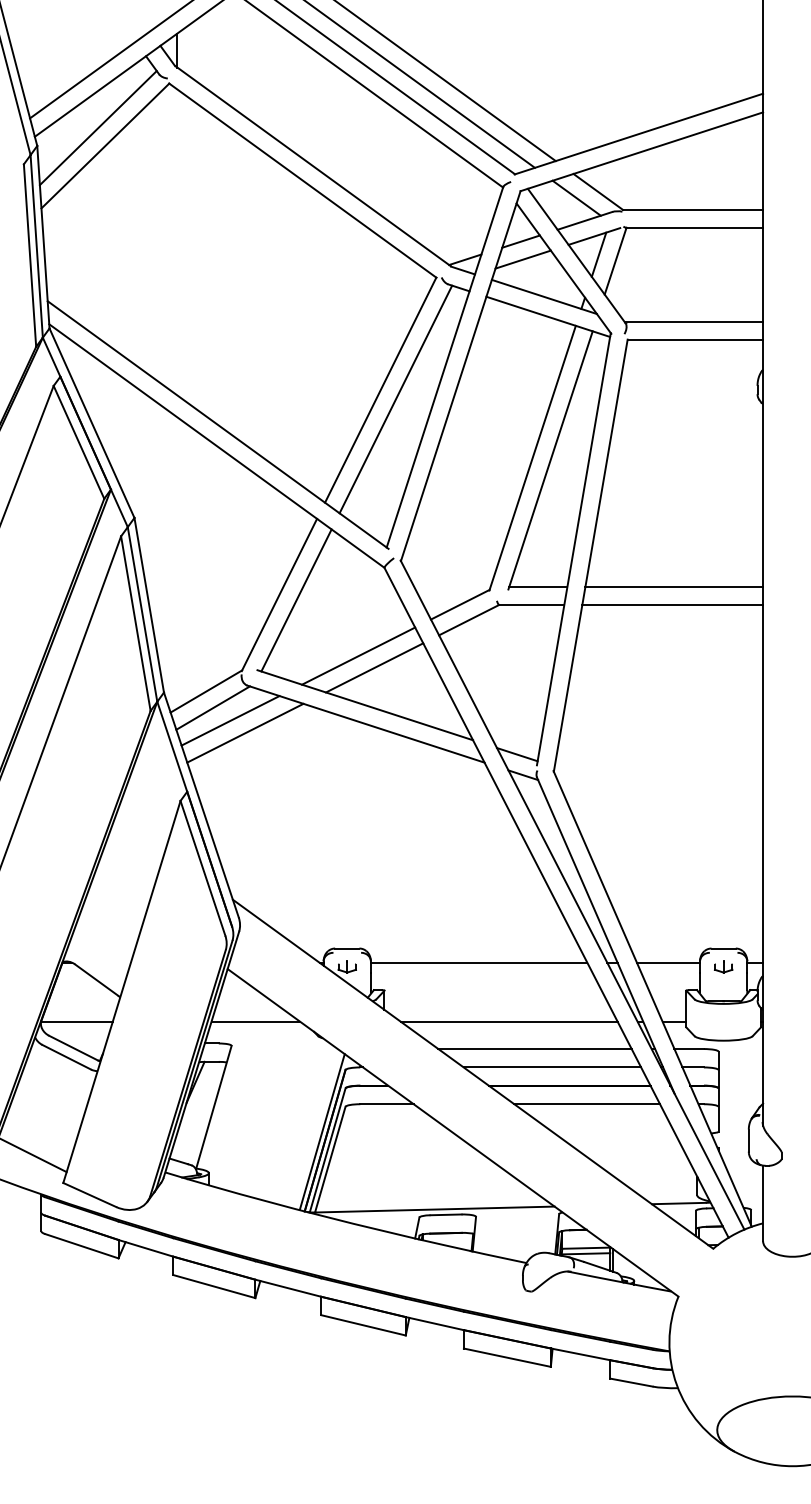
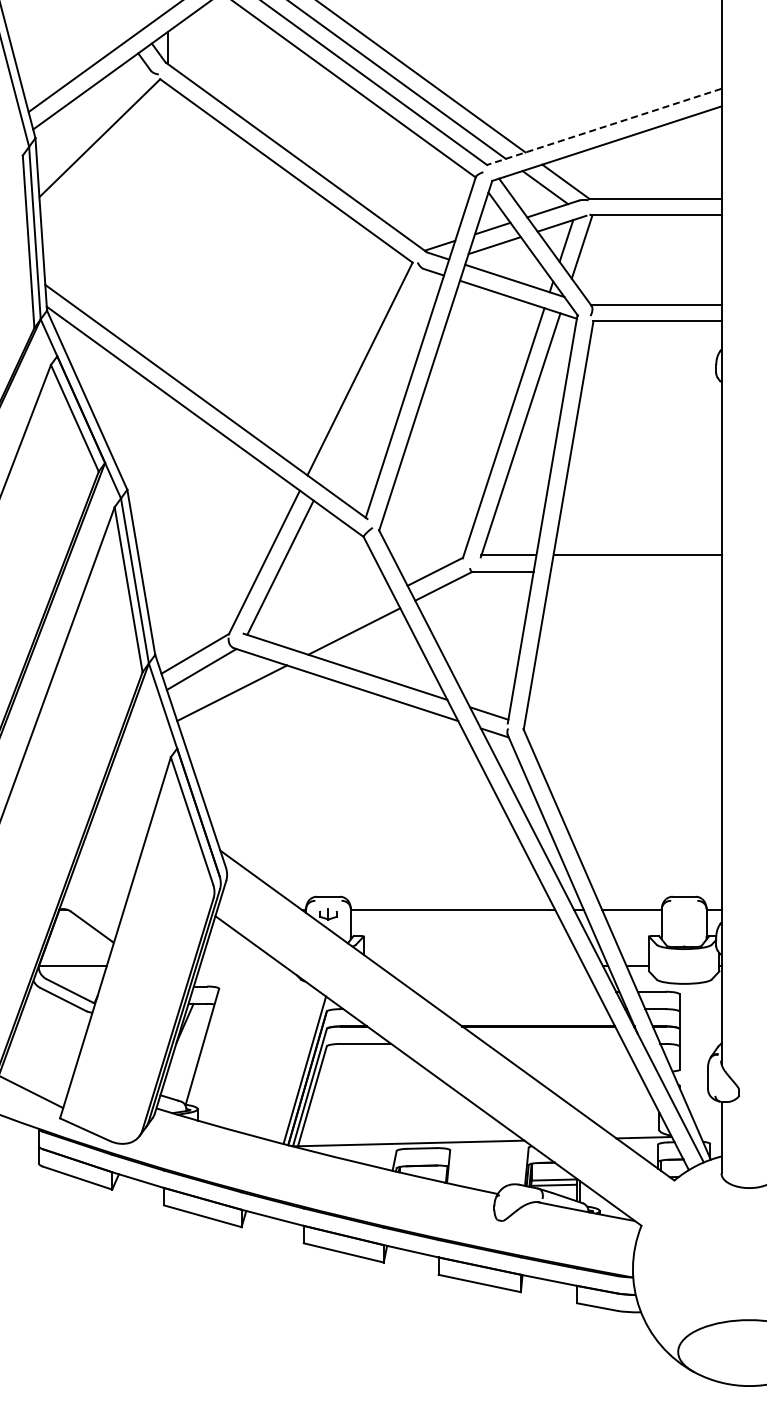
line: (97, 128) -> (92, 121), removed
line: (638, 134) -> (603, 127), solid -> dashed
line: (395, 399) -> (374, 377), removed
line: (672, 605) -> (635, 572), removed
line: (357, 656) -> (338, 620), removed
line: (229, 720) -> (217, 681), removed
part: (723, 967) -> (684, 914), removed
line: (256, 1022) -> (242, 966), removed
line: (509, 1022) -> (481, 966), removed
line: (534, 1048) -> (505, 991), removed
line: (552, 1067) -> (522, 1009), removed
line: (587, 1103) -> (555, 1043), removed

